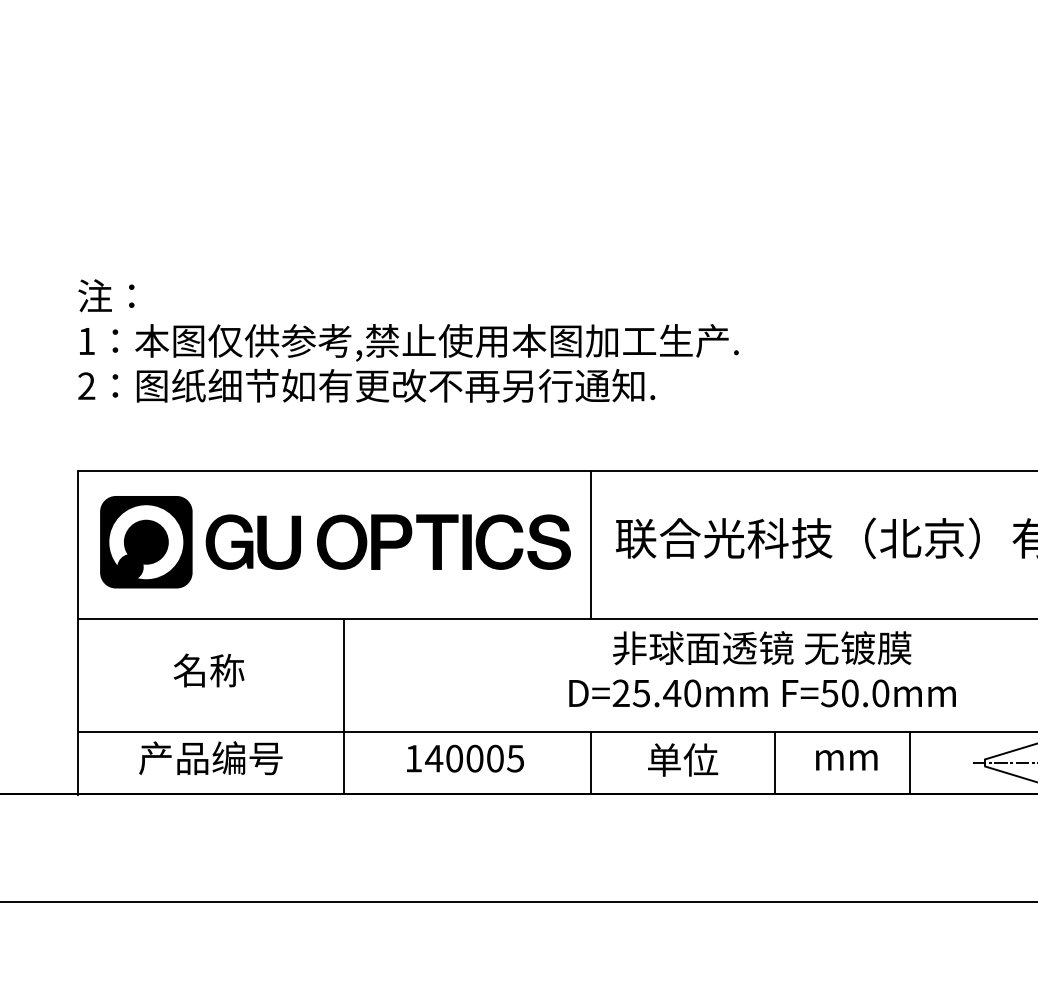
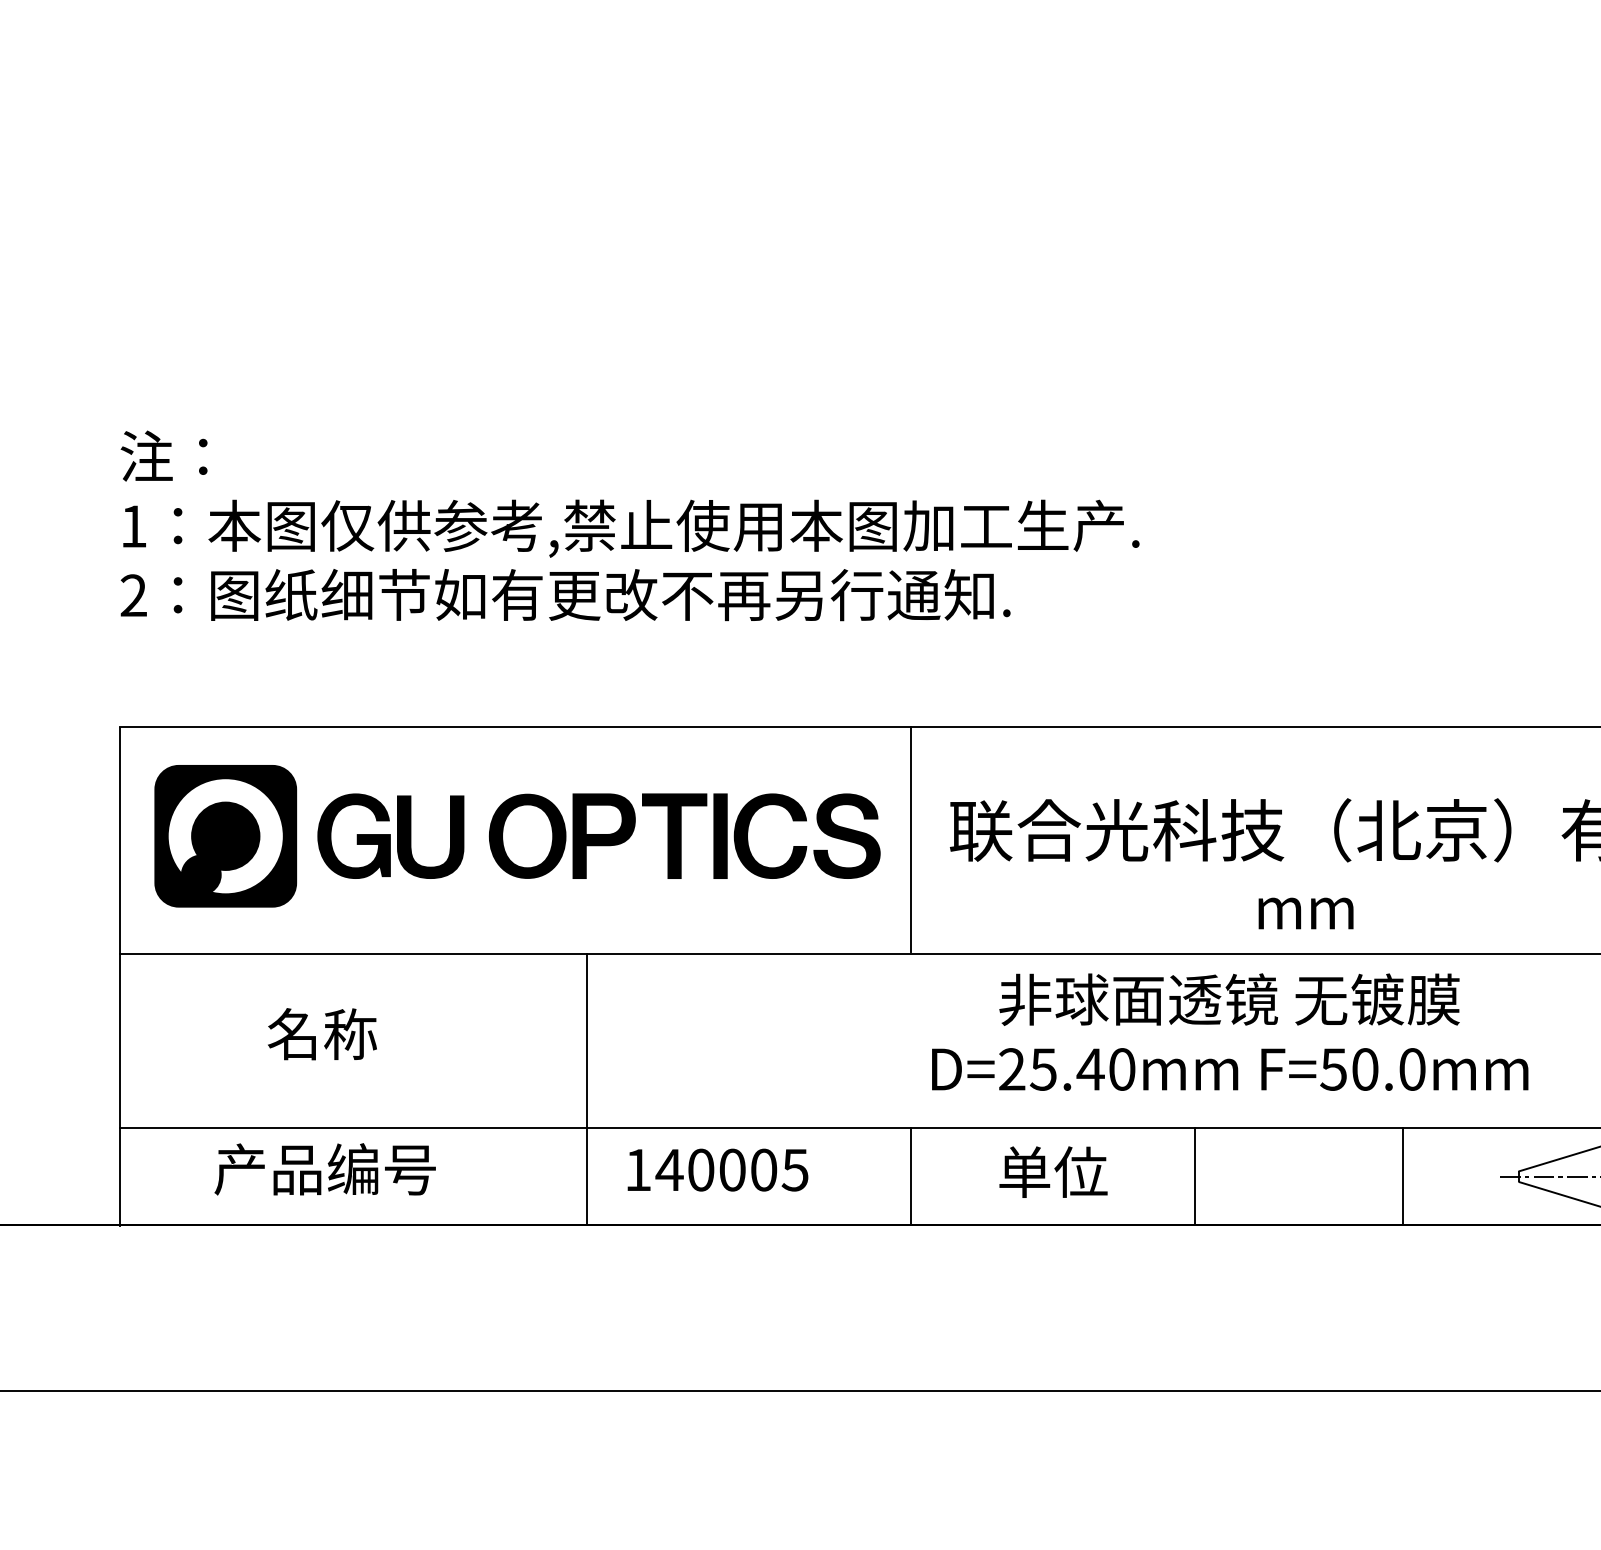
text: (762, 669) -> (1230, 1032), moved
line: (344, 706) -> (586, 1089), moved
text: (846, 760) -> (1305, 913), moved

